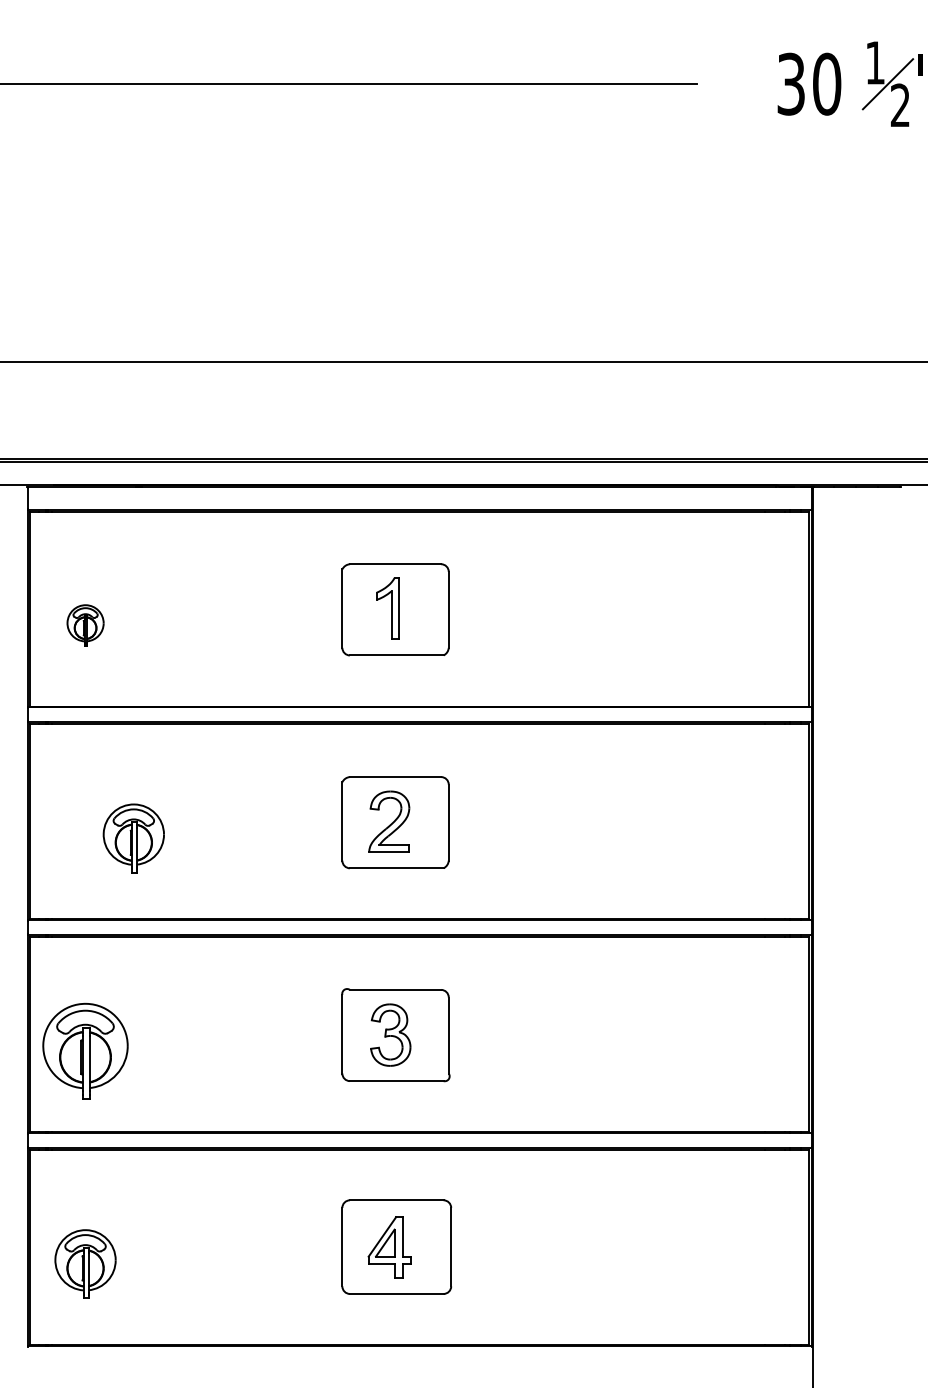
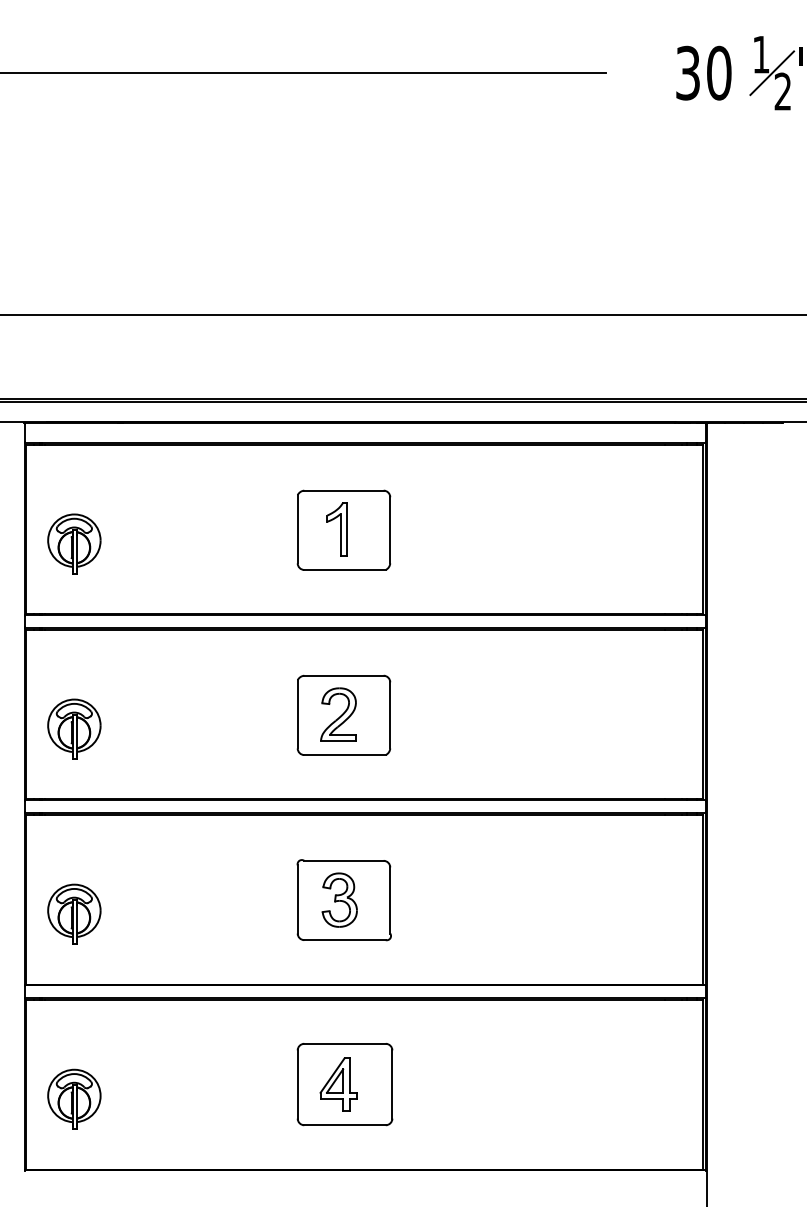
part: (85, 625) -> (74, 543), size x1.67
part: (133, 837) -> (74, 728), moved
part: (85, 1050) -> (74, 913), size x0.71

